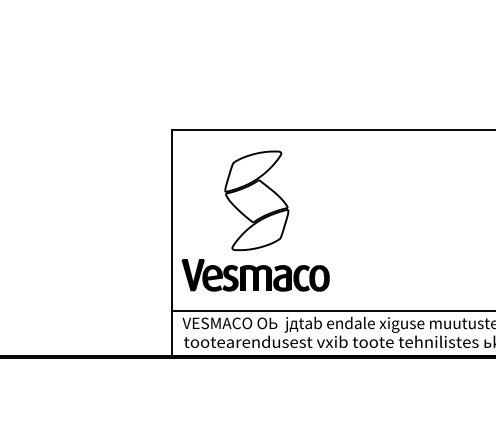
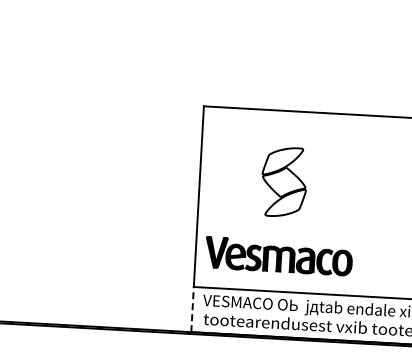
part: (256, 200) -> (283, 181), size x0.7
line: (172, 333) -> (192, 309), solid -> dashed

